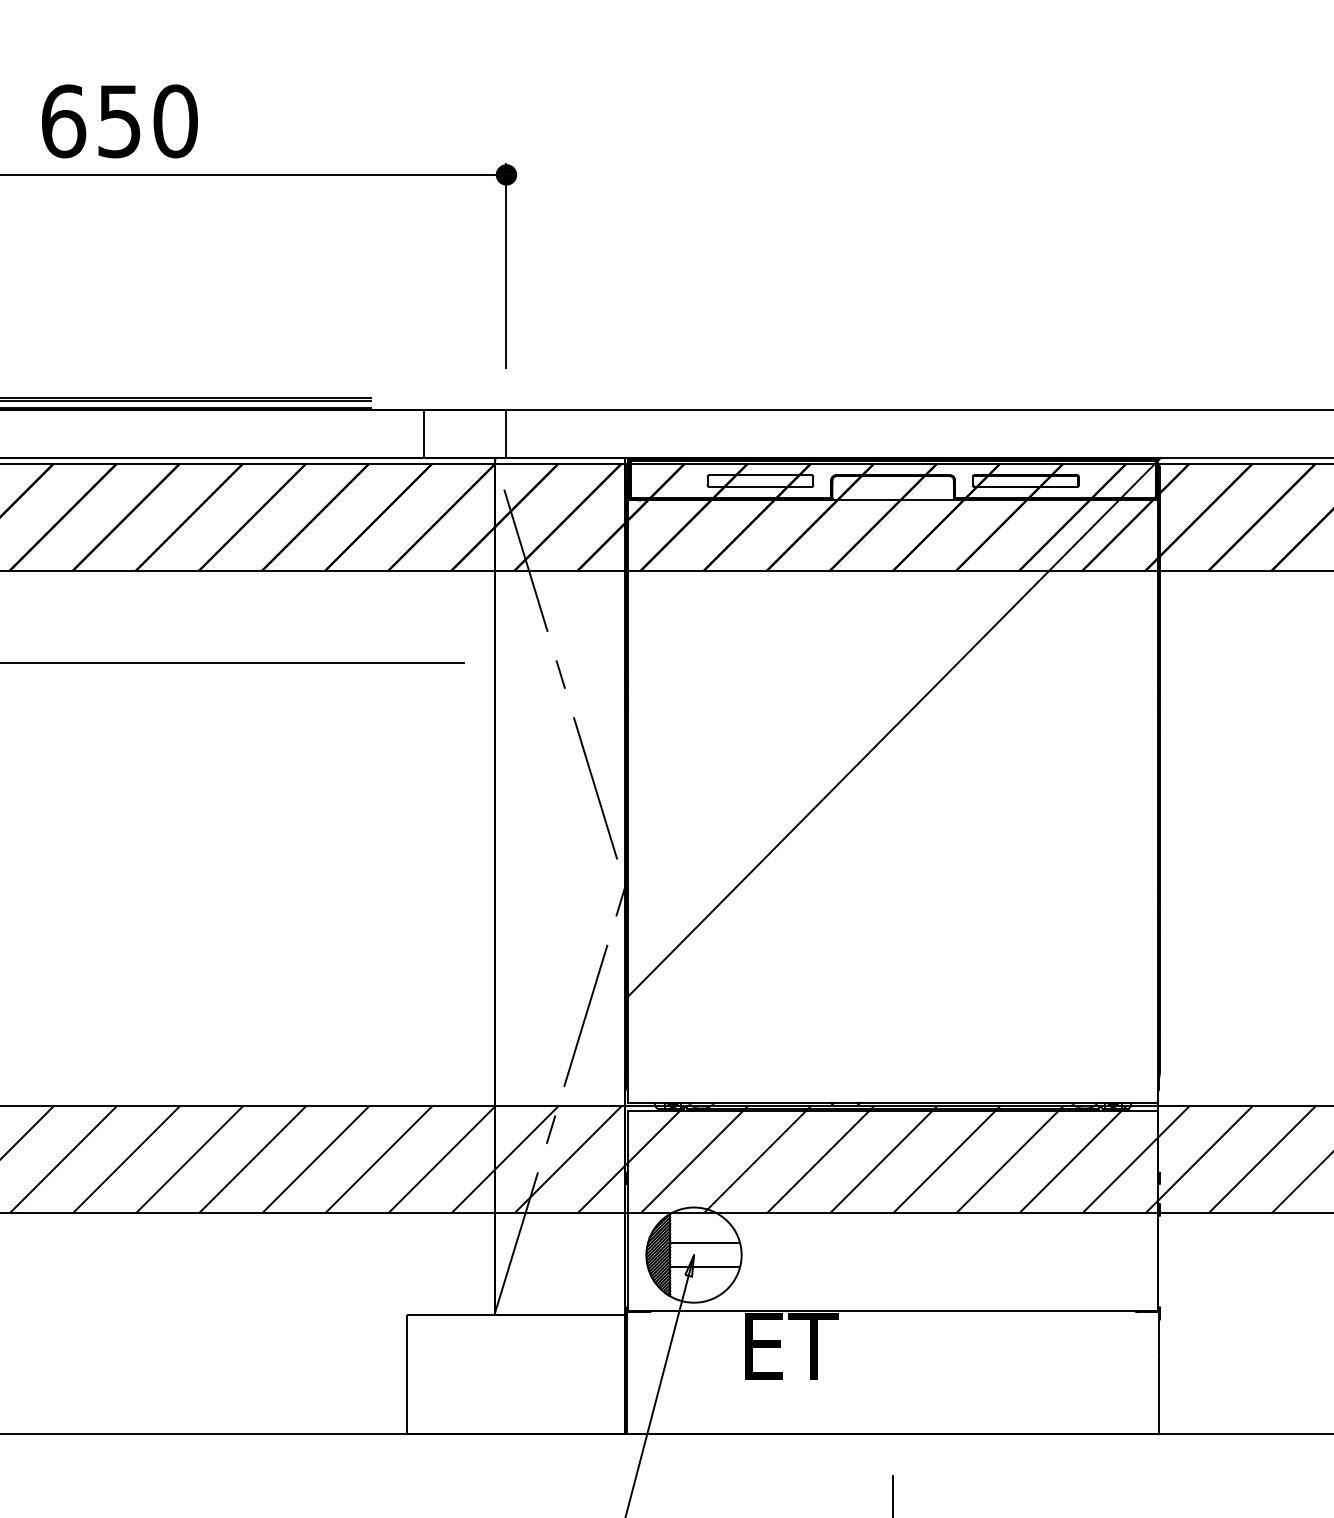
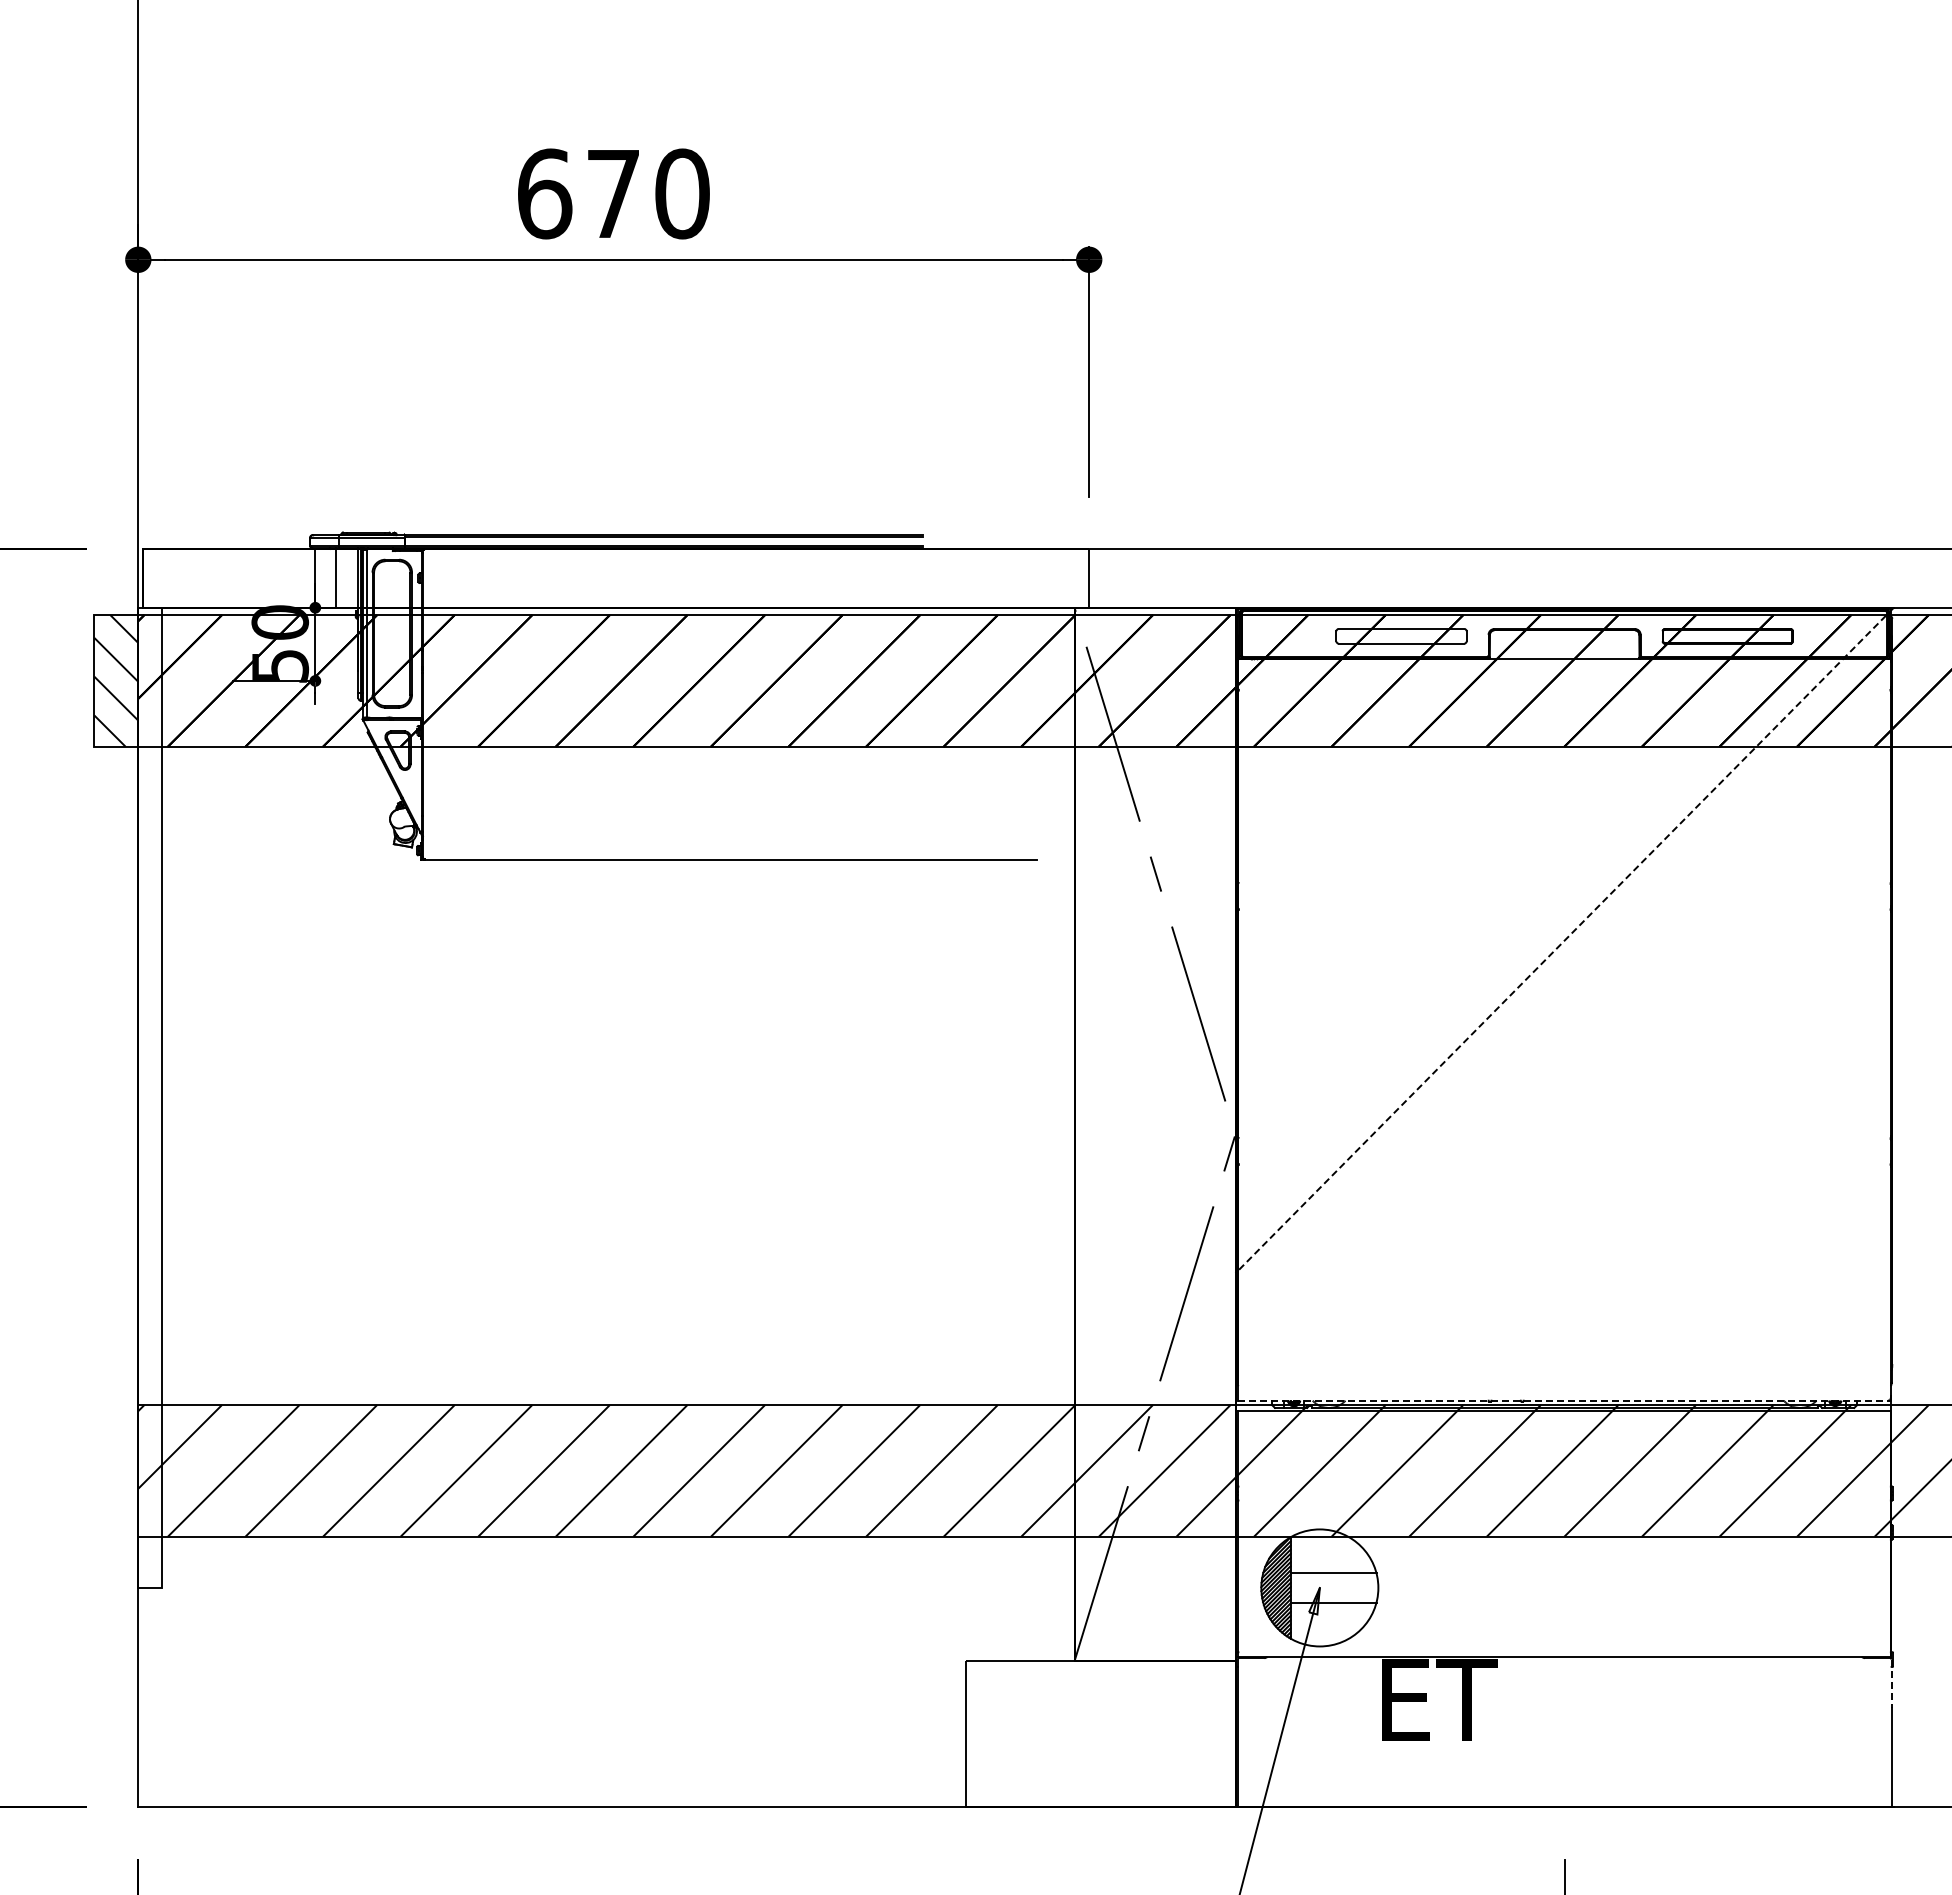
text: (118, 121) -> (612, 194), 650 -> 670
line: (424, 434) -> (988, 578), removed
line: (893, 728) -> (1564, 940), solid -> dashed
line: (893, 1102) -> (1565, 1400), solid -> dashed
line: (1158, 1333) -> (1891, 1684), solid -> dashed

